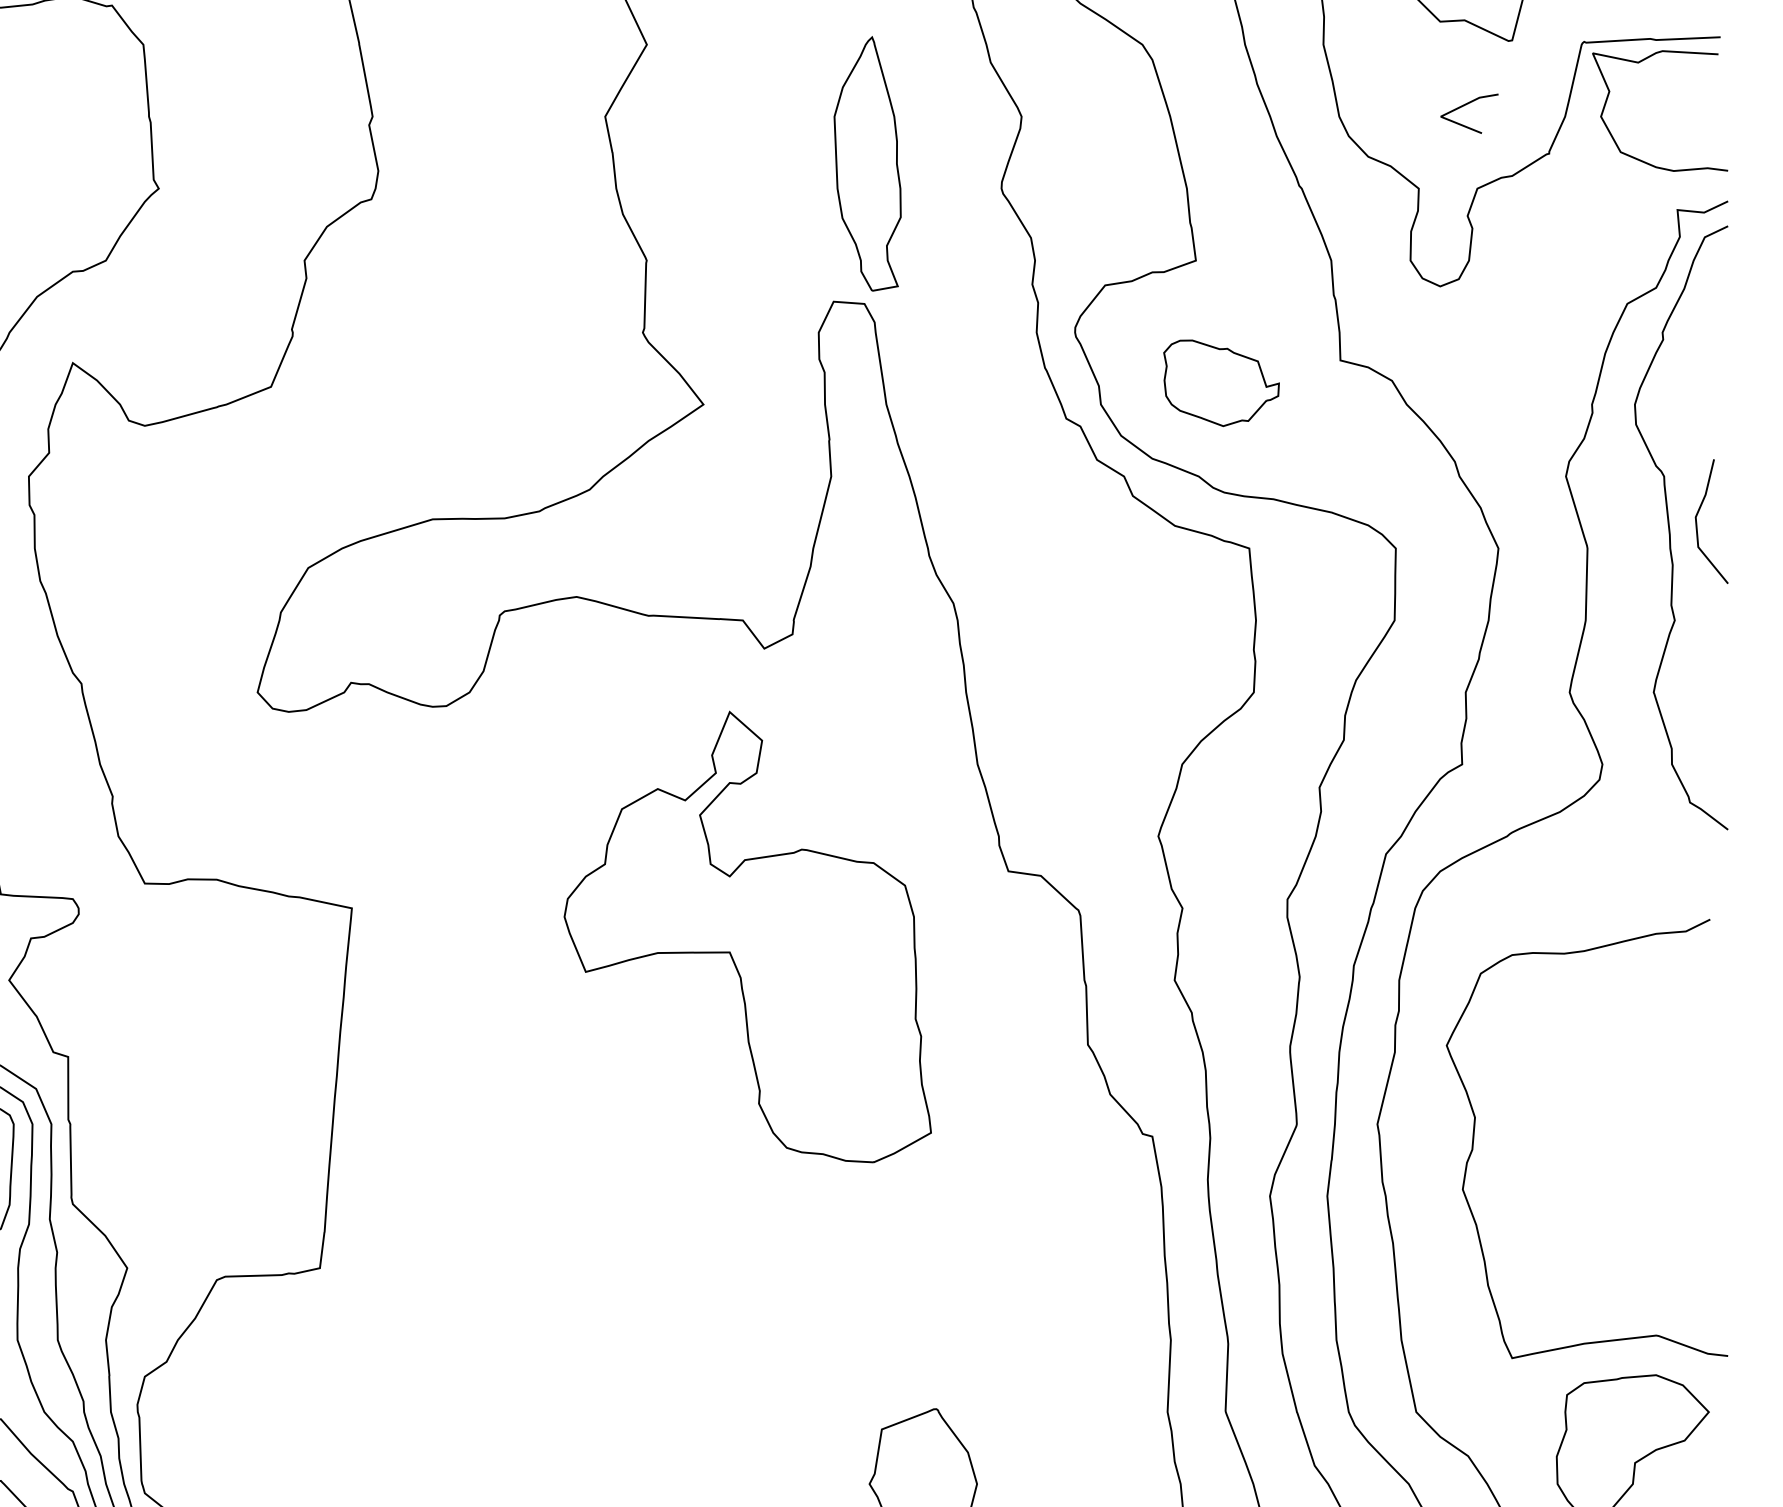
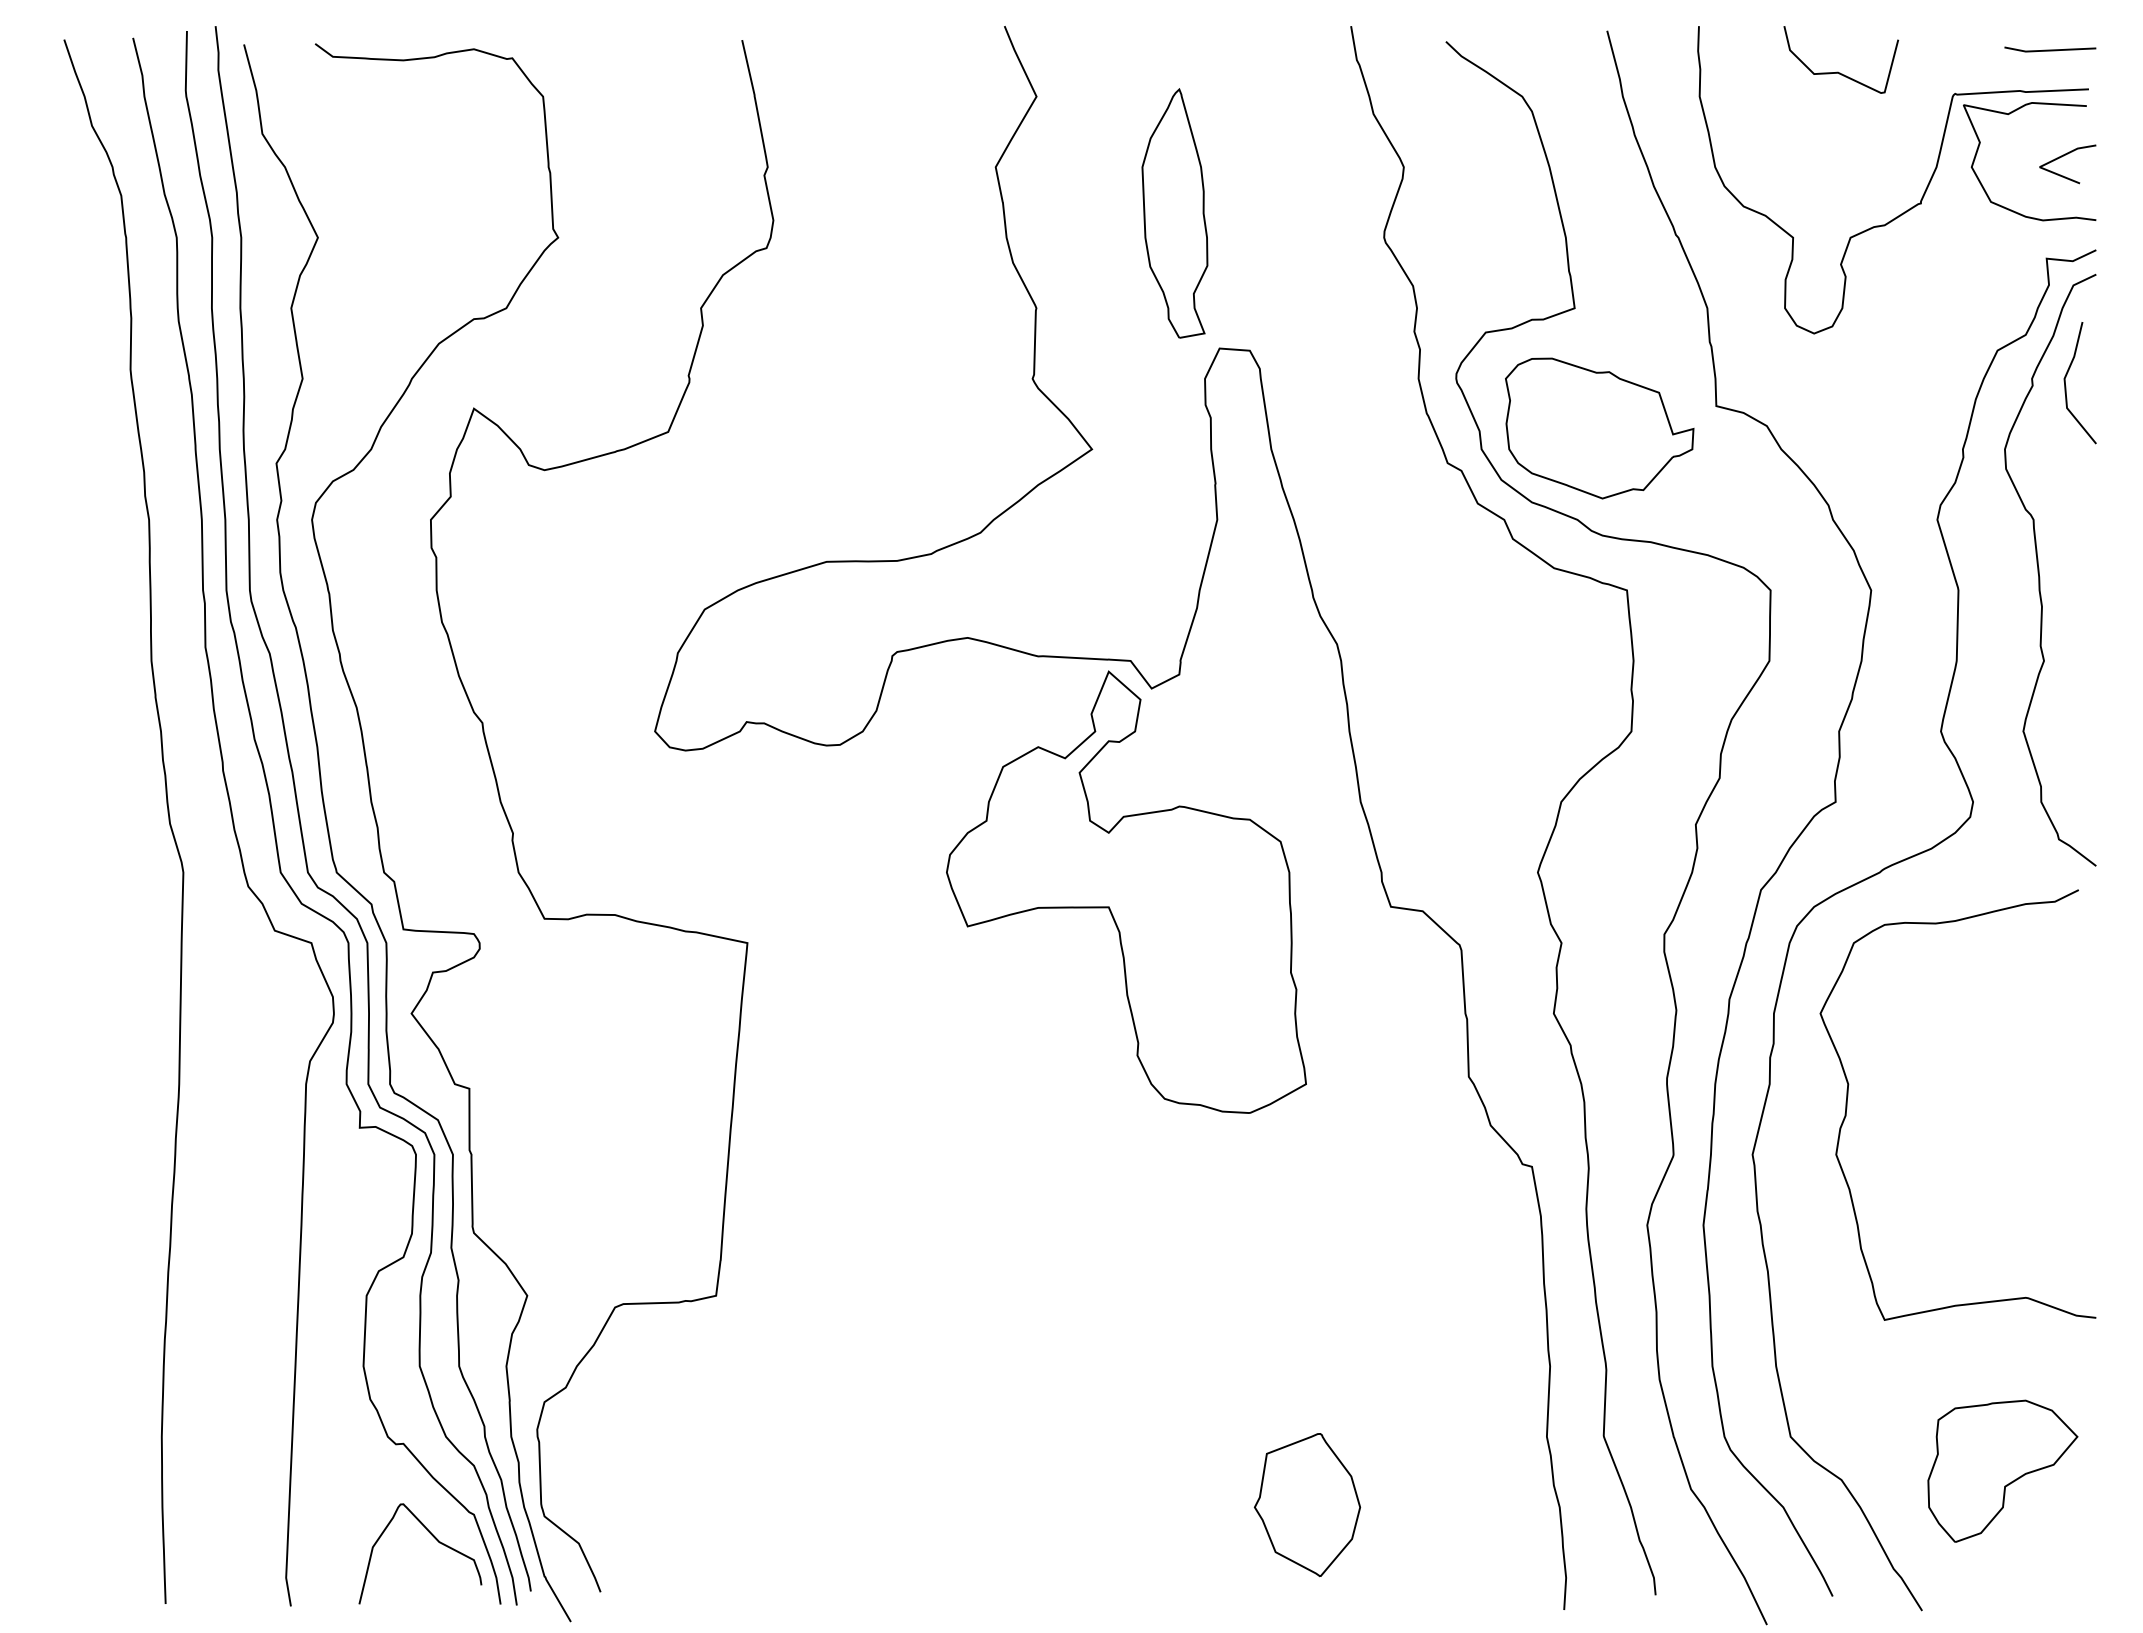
line: (1466, 105) -> (2064, 156), moved
part: (867, 163) -> (1174, 213), moved
part: (1221, 383) -> (1599, 428), size x1.67
line: (1697, 525) -> (2066, 386), moved
part: (747, 936) -> (1126, 891), moved
curve: (1475, 1130) -> (1848, 1096), moved

